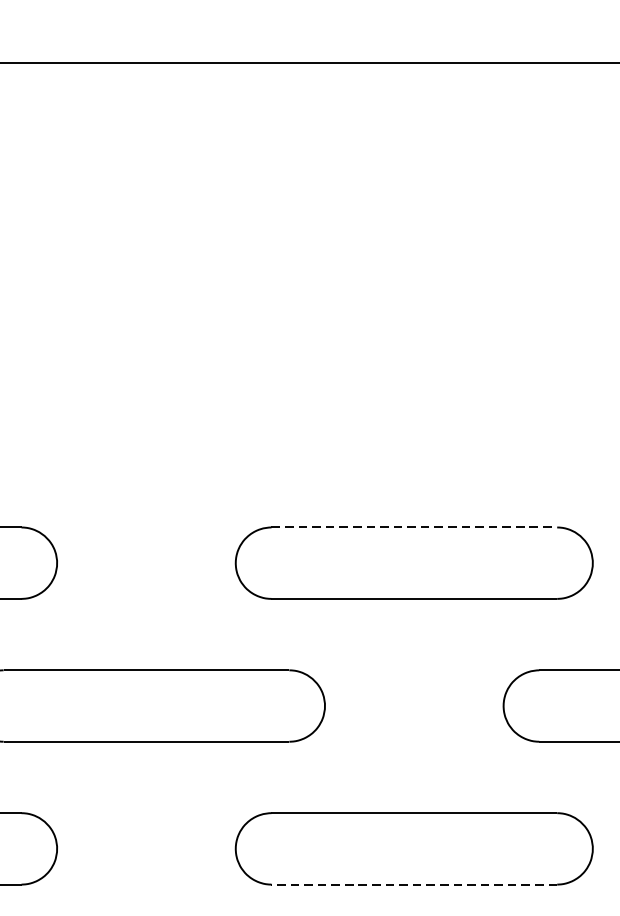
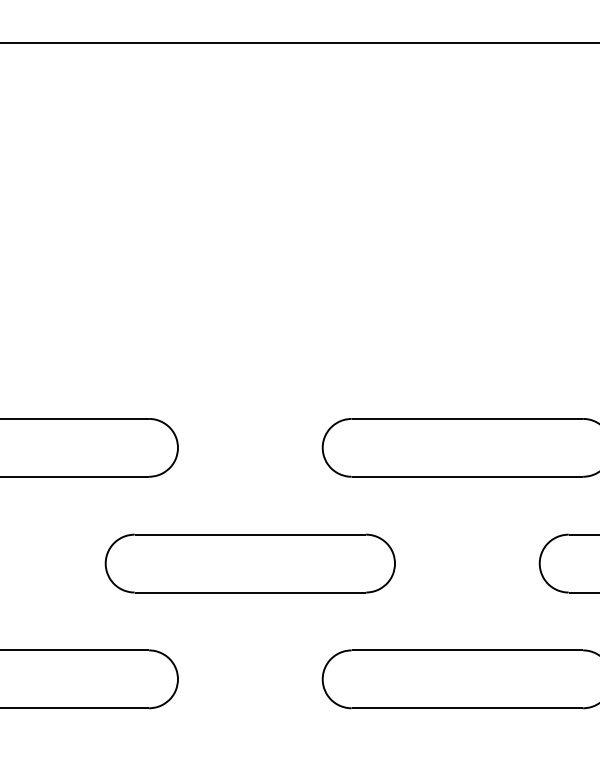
line: (414, 526) -> (467, 418), dashed -> solid
line: (414, 884) -> (467, 708), dashed -> solid

